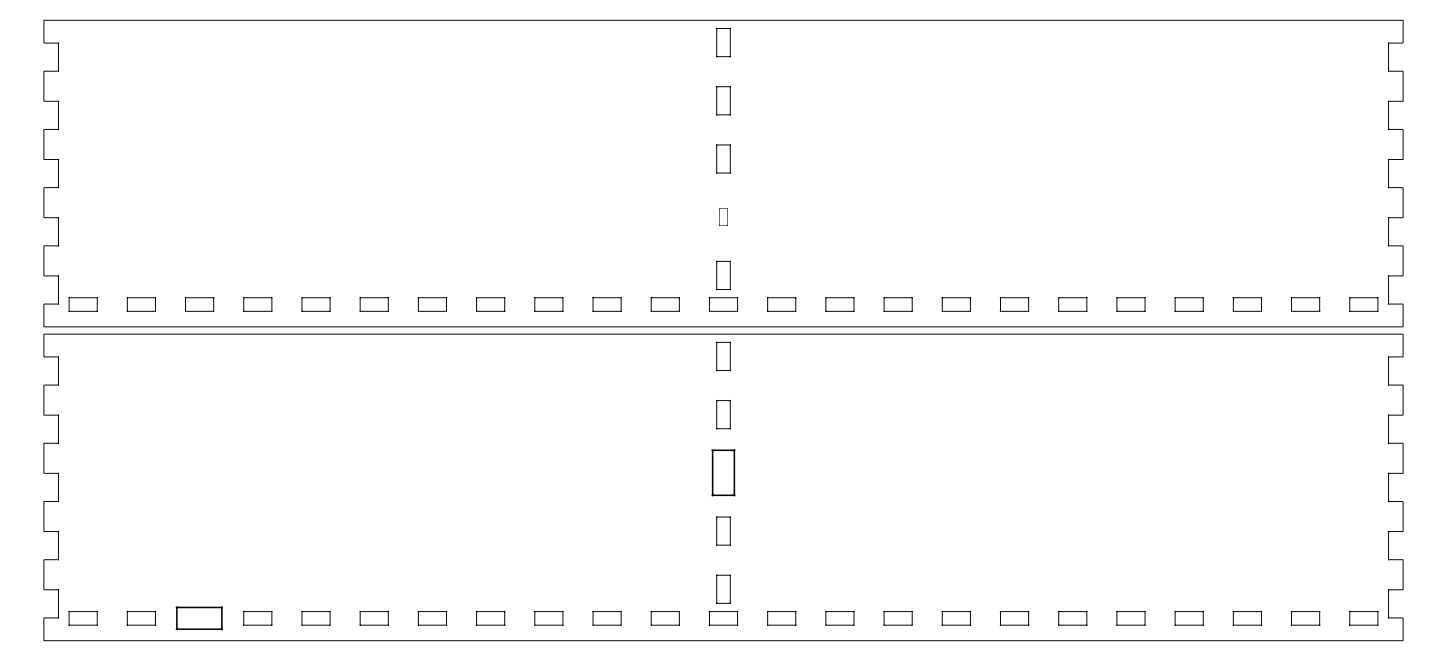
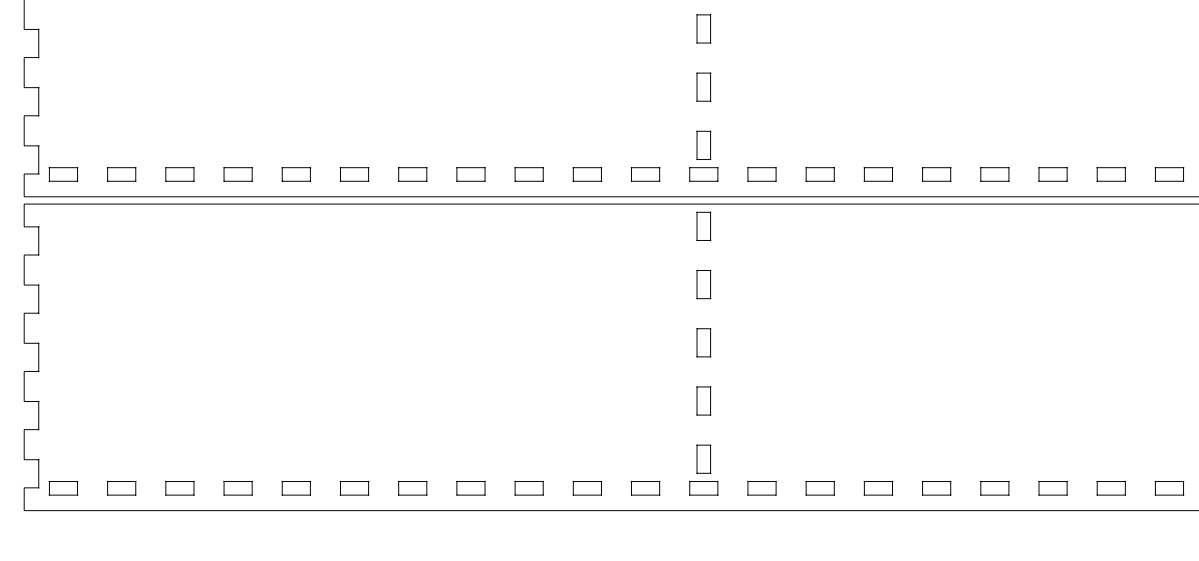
part: (723, 216) -> (703, 86), size x1.67
part: (723, 472) -> (703, 342), size x0.62
part: (199, 618) -> (179, 488), size x0.62

